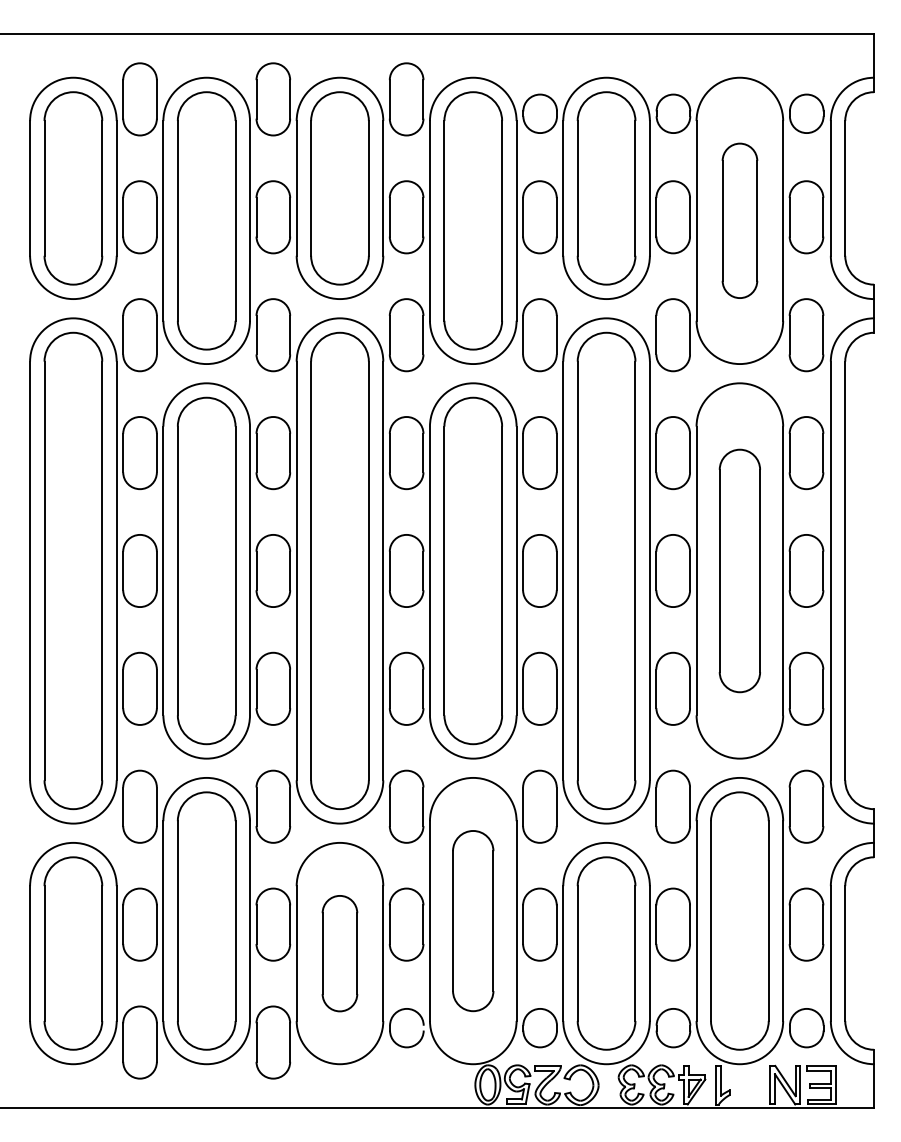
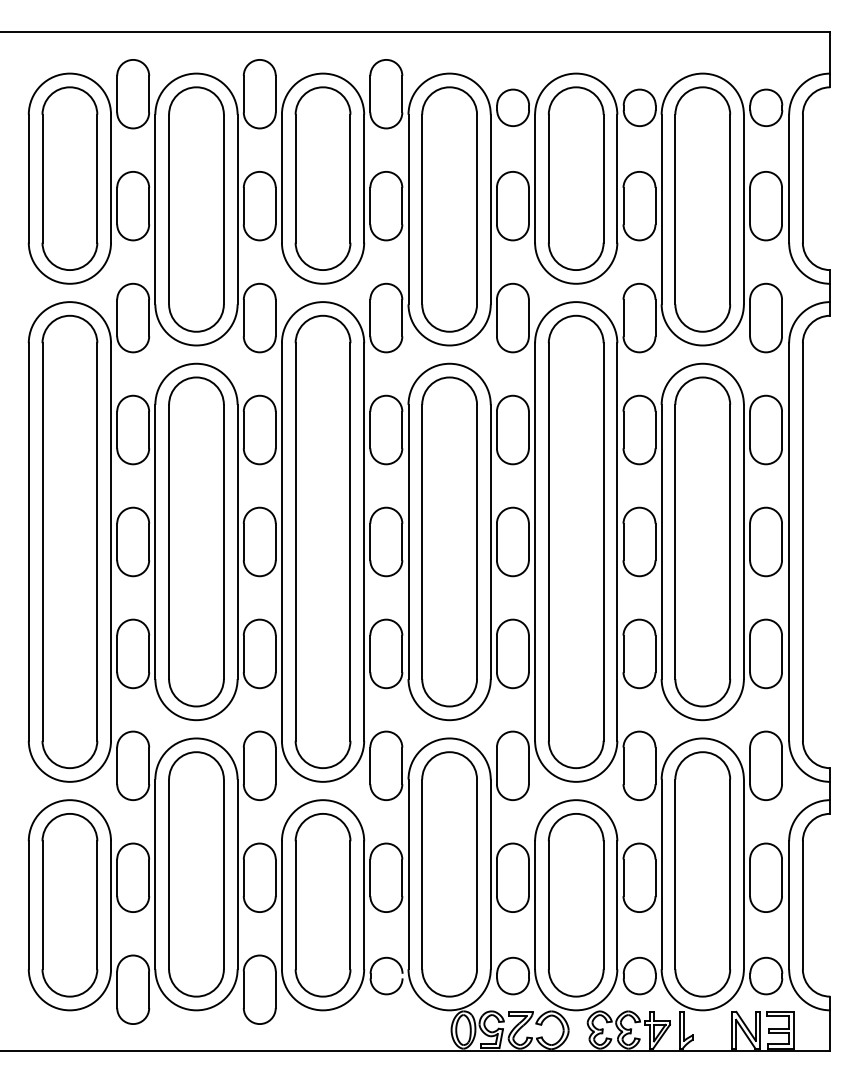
part: (739, 220) -> (702, 209), size x1.67
part: (739, 570) -> (702, 541), size x1.43
part: (473, 921) -> (449, 874), size x1.43
part: (339, 953) -> (322, 905), size x1.67

